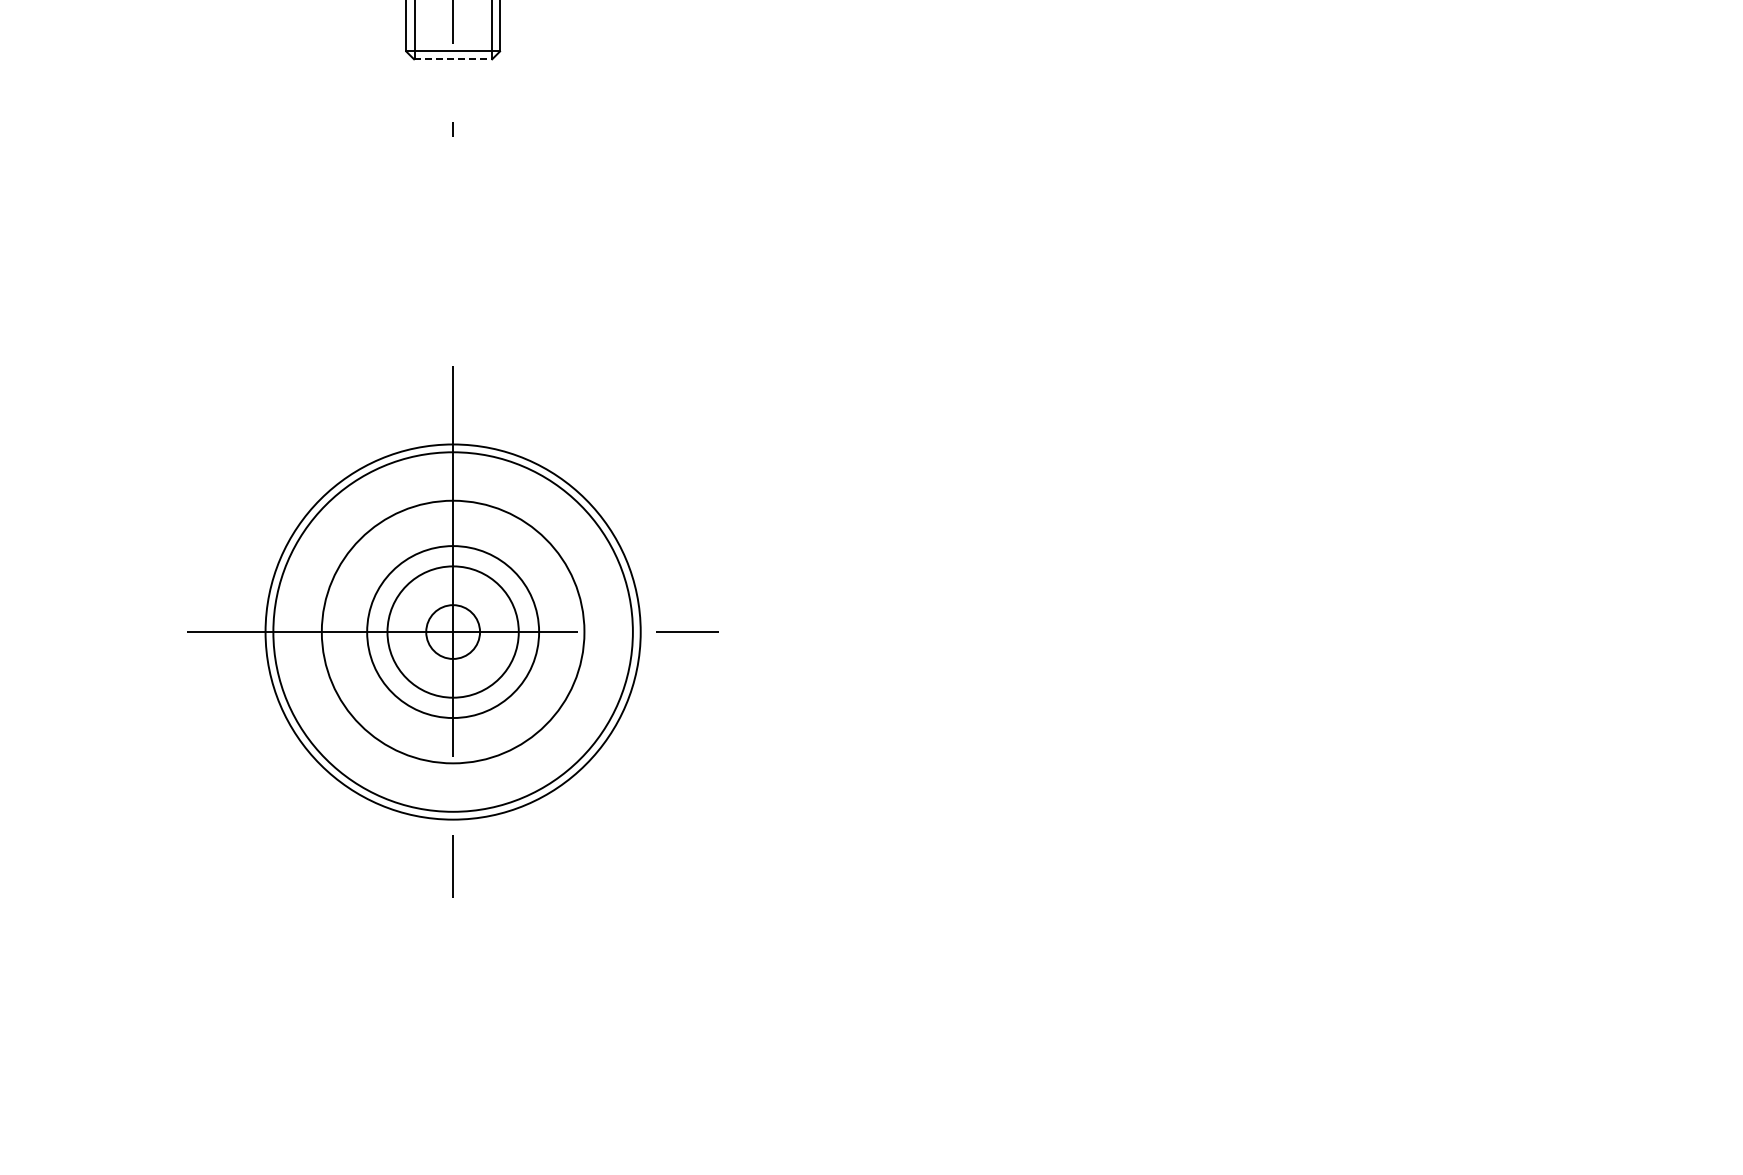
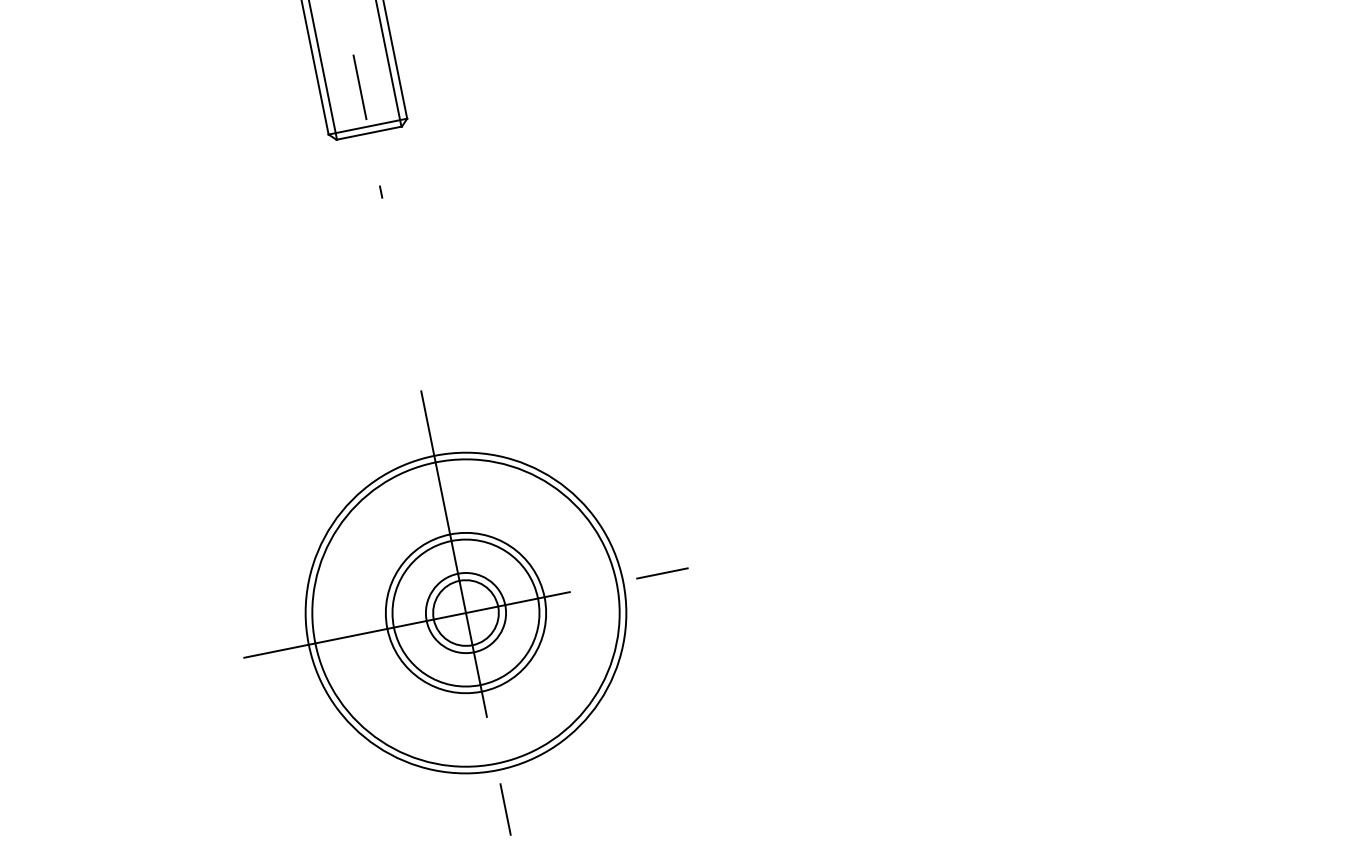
line: (453, 59) -> (369, 133), dashed -> solid
circle: (452, 631) -> (465, 612), size x0.71
circle: (452, 631) -> (465, 612), size x1.43
circle: (453, 631) -> (466, 612), size x0.71

